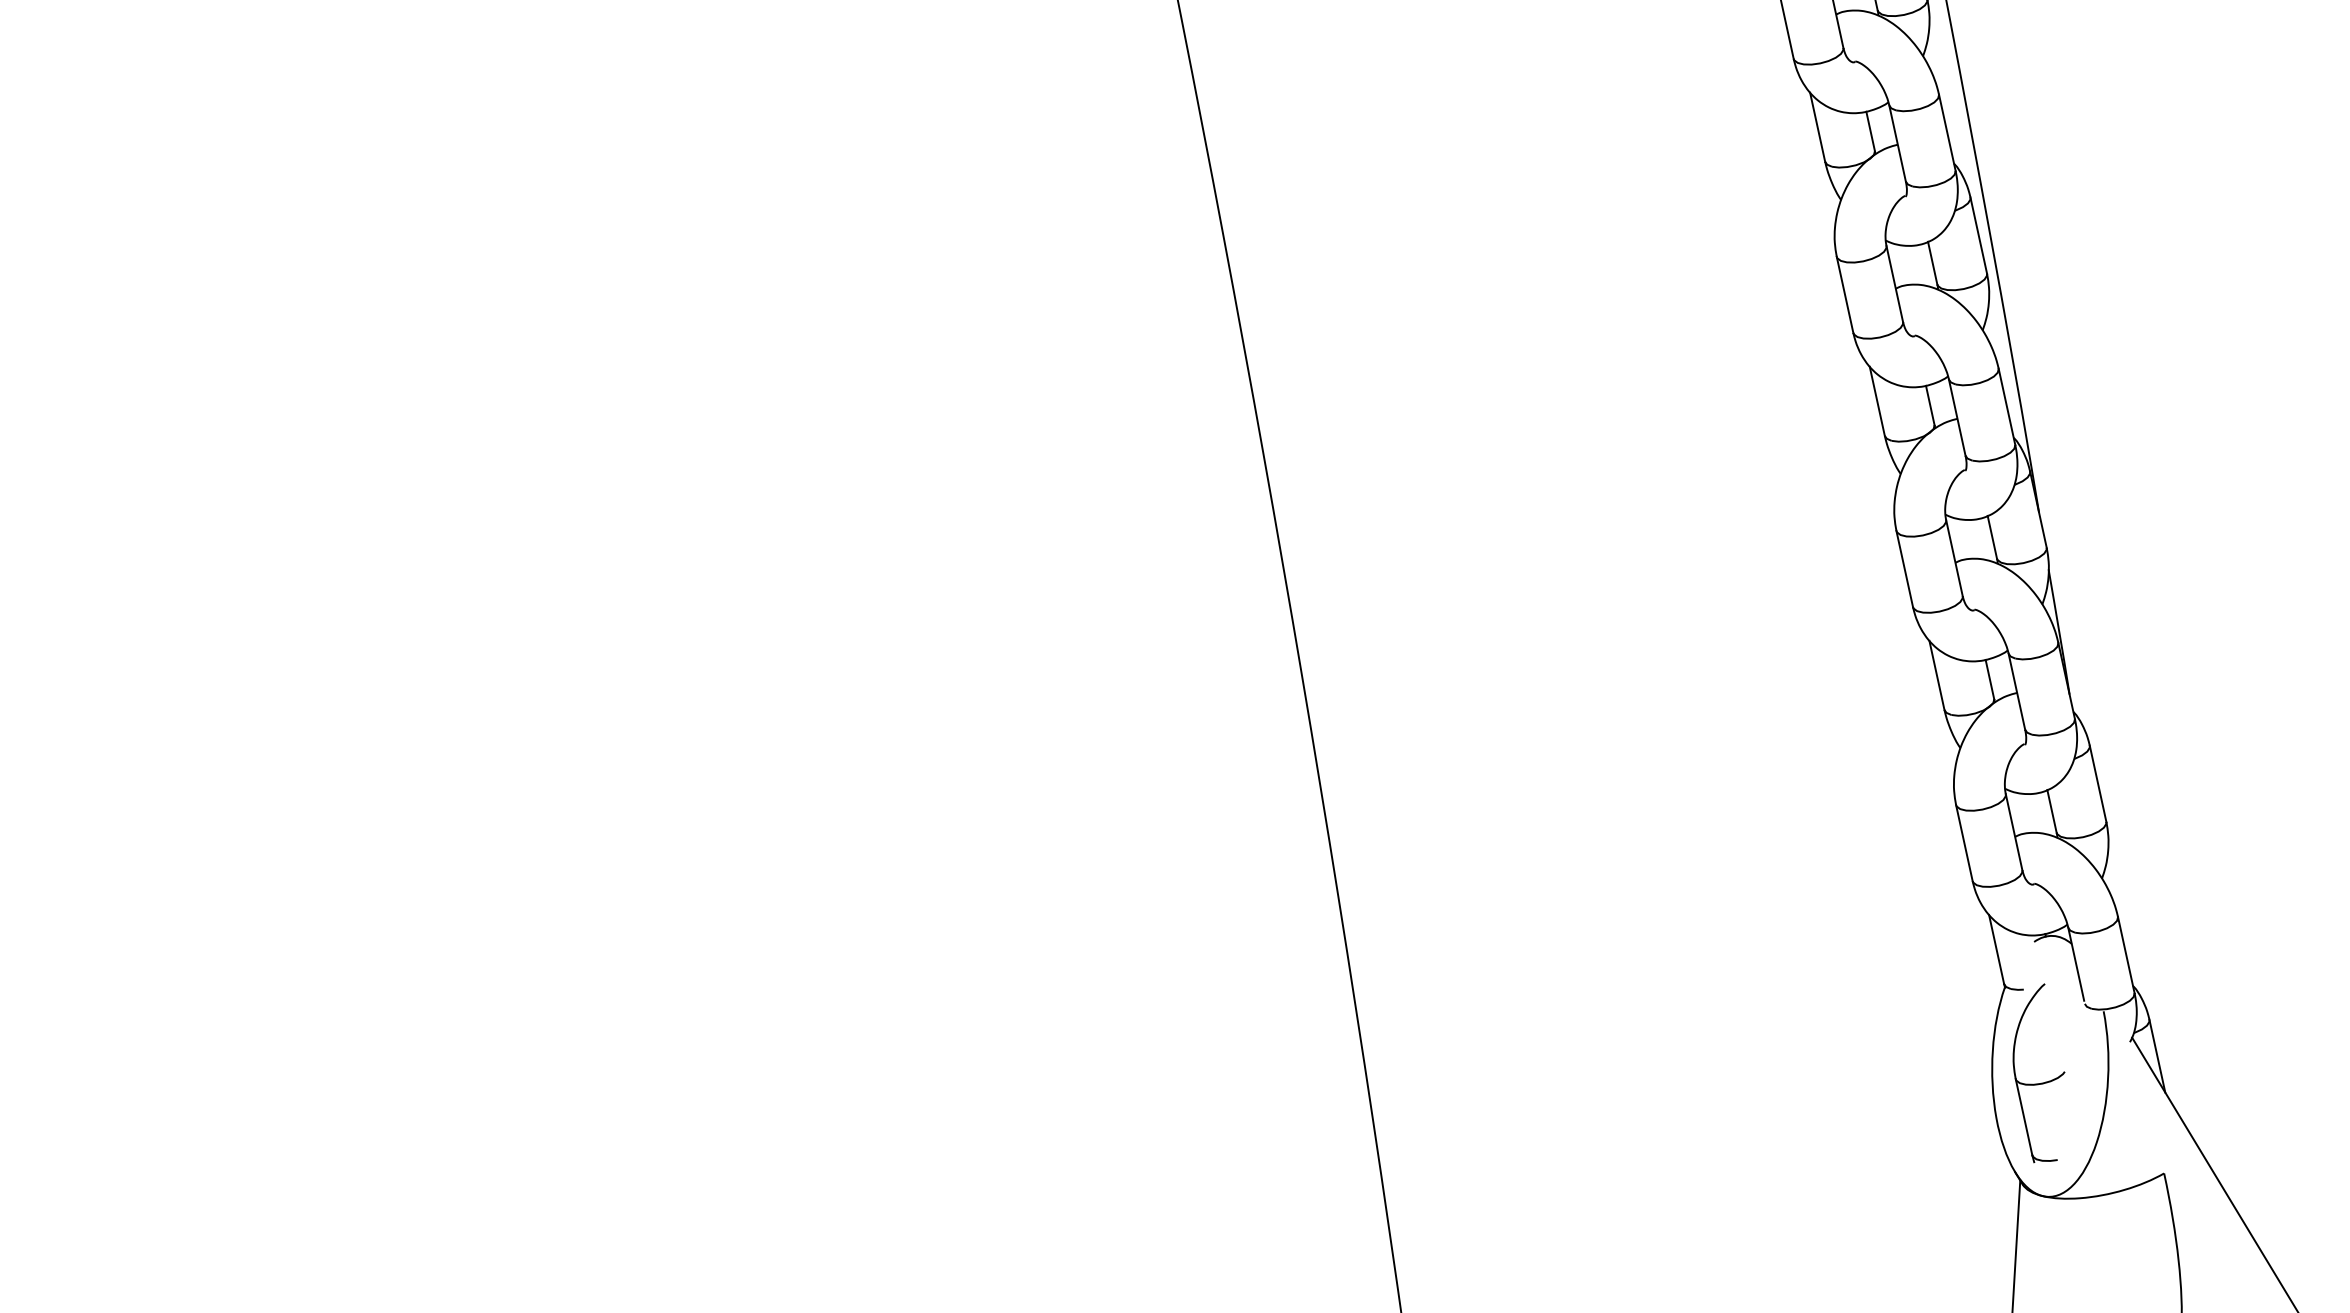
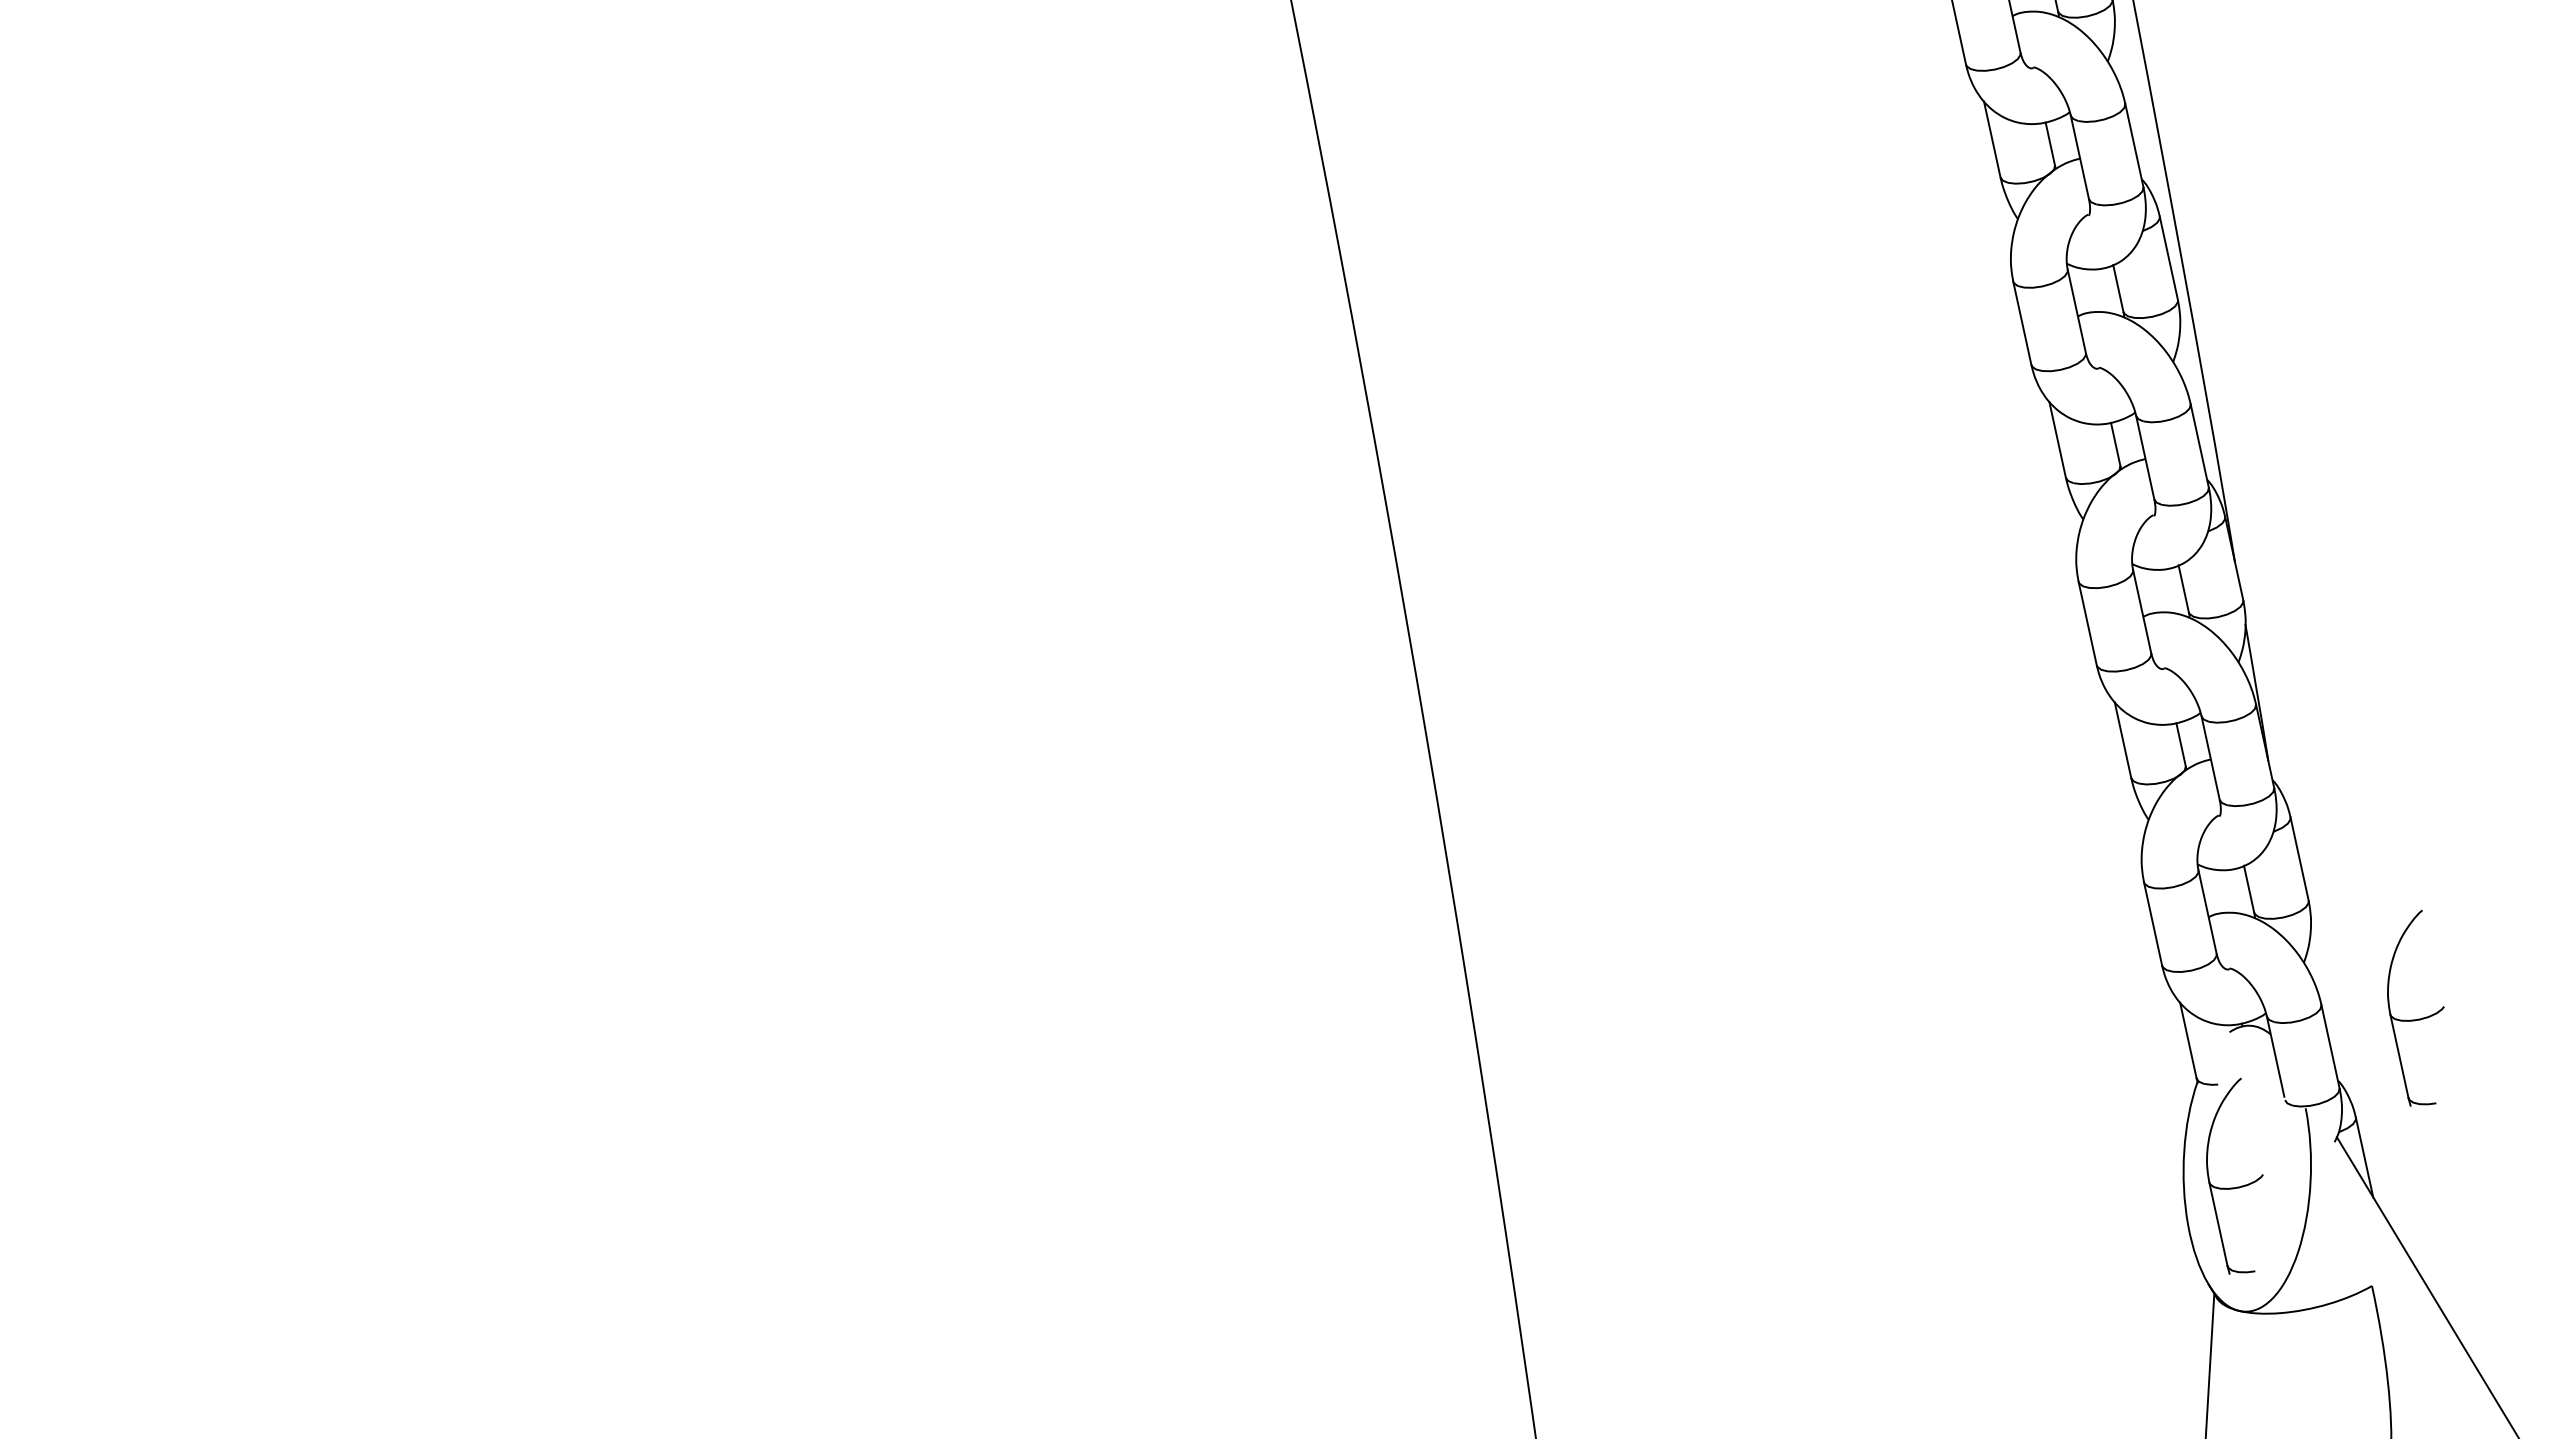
part: (2206, 929) -> (2418, 1018), added

